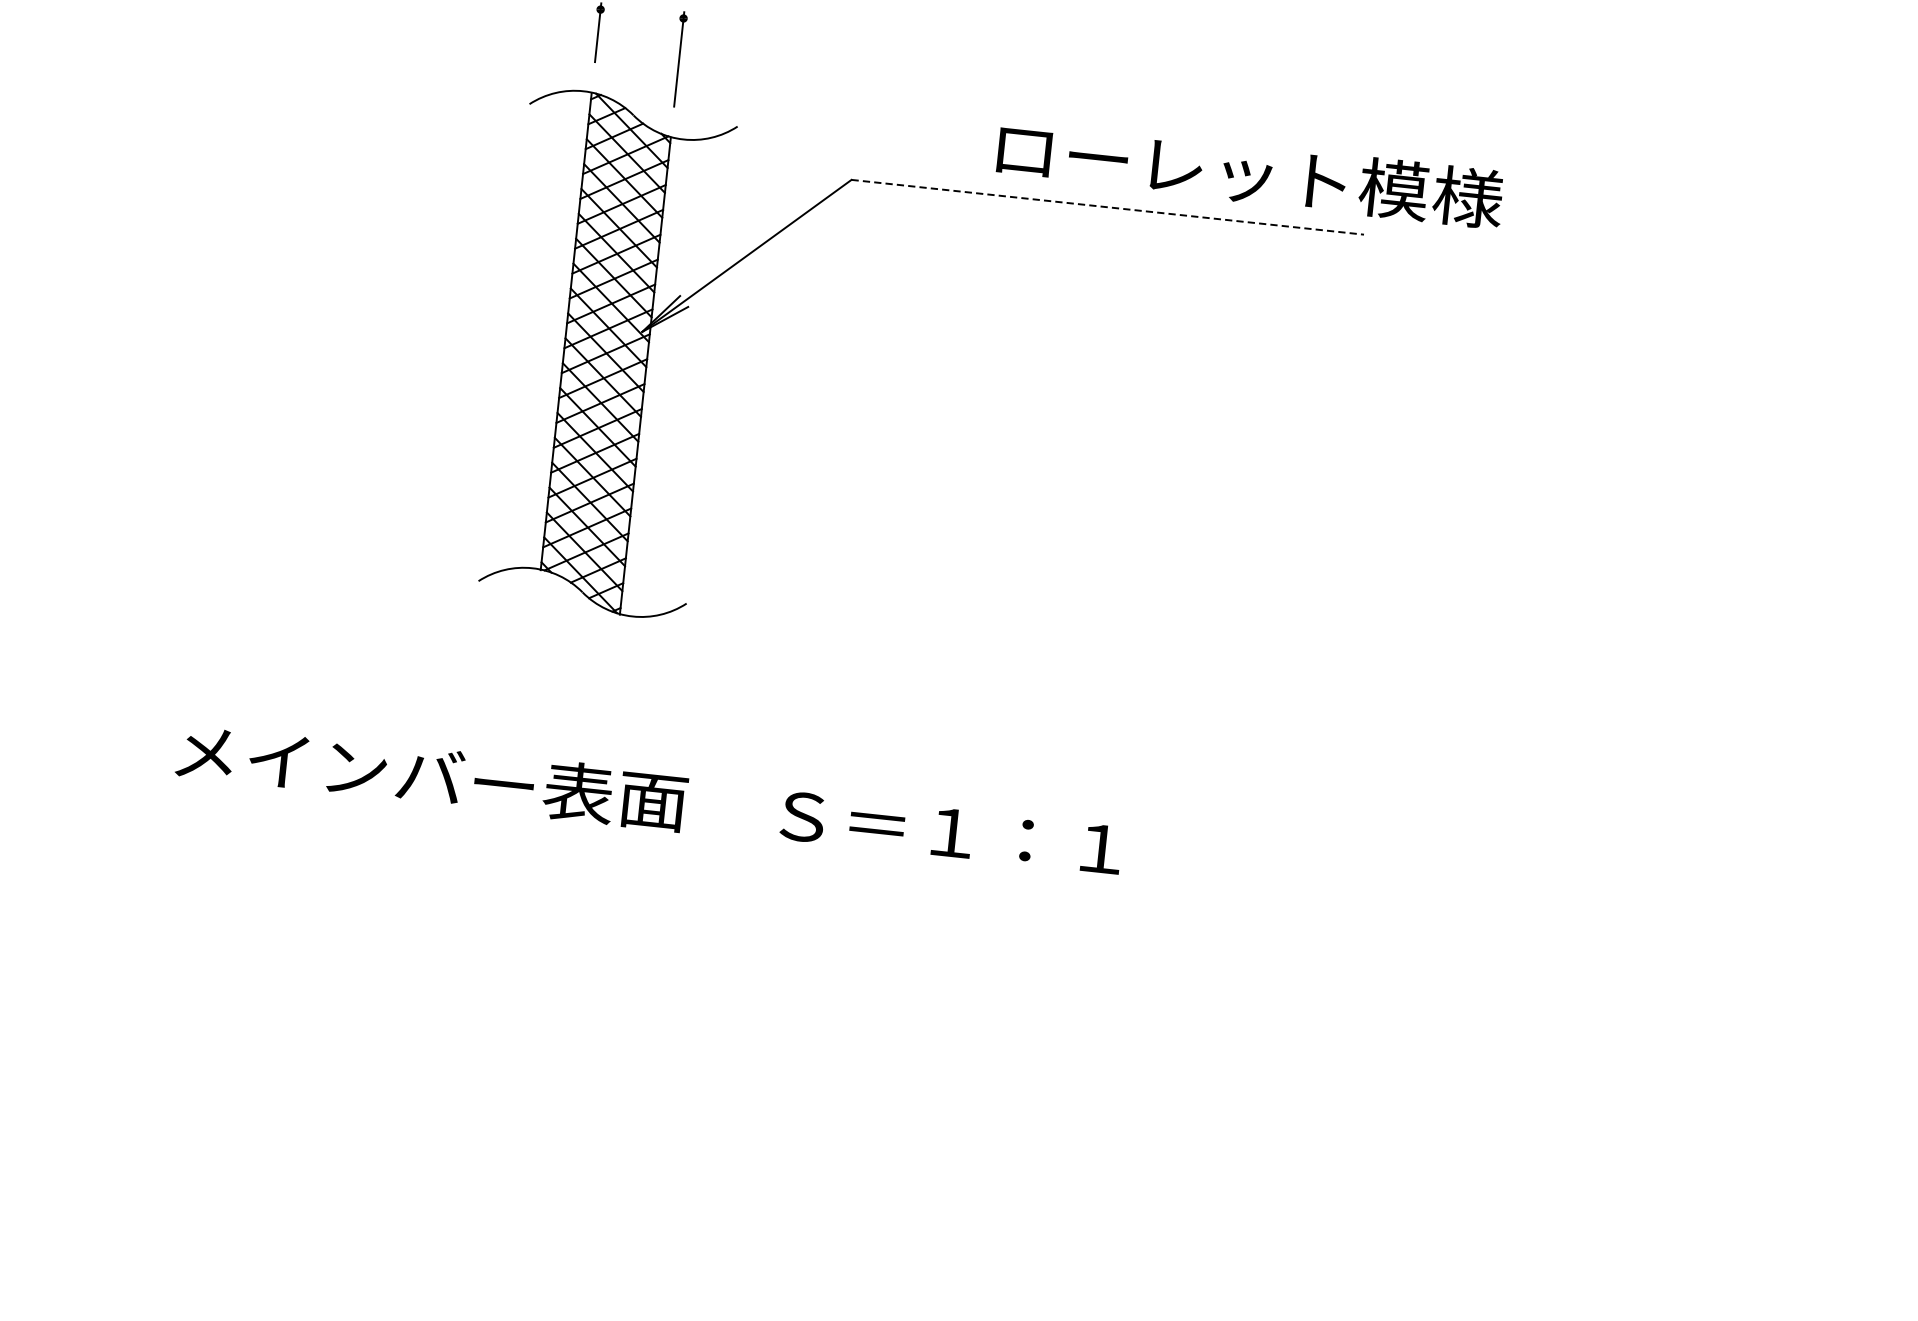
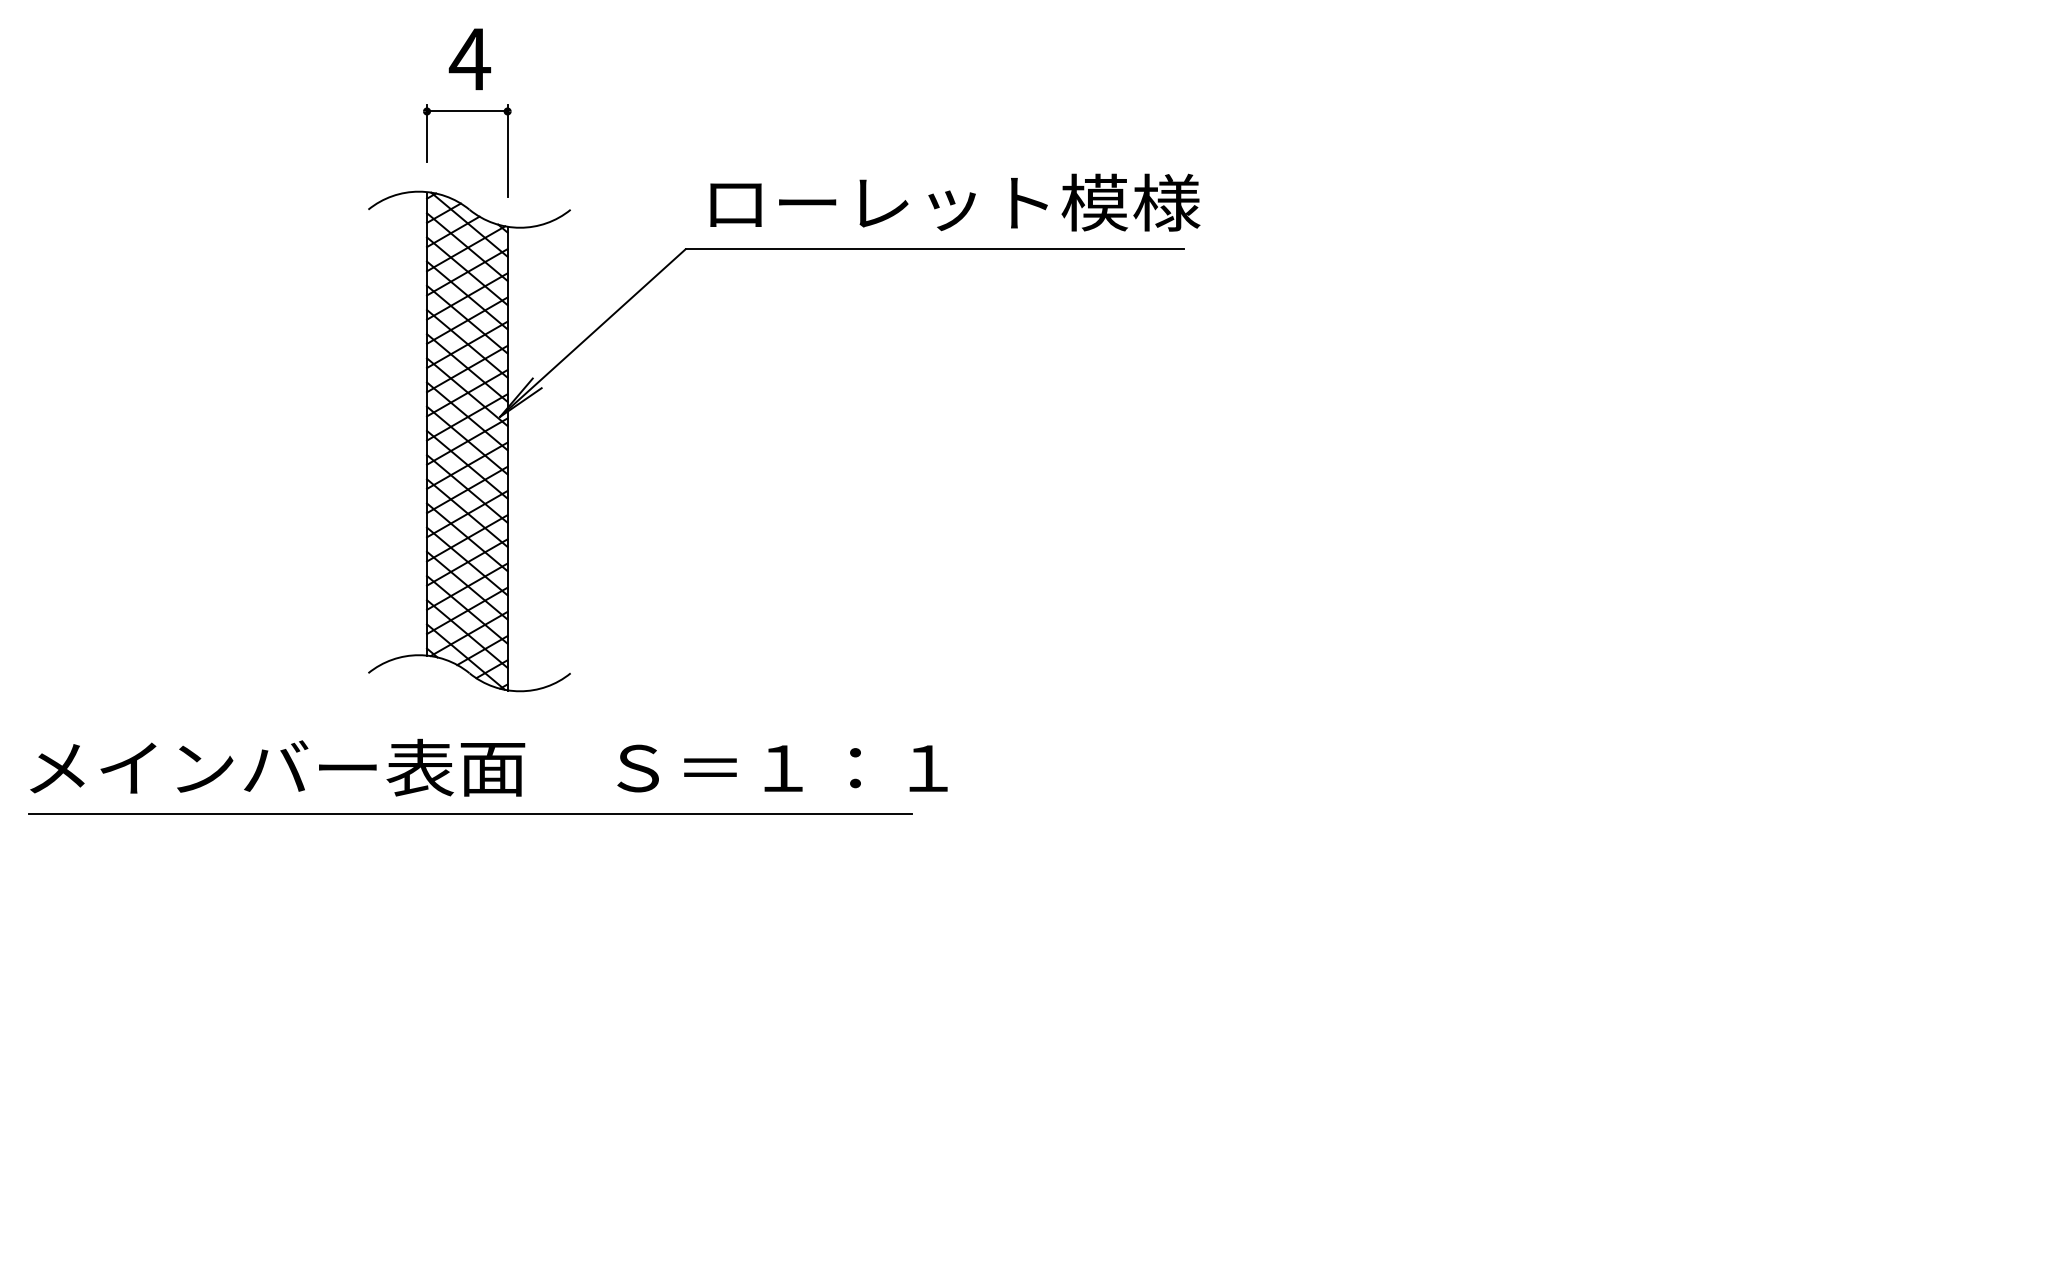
line: (642, 14) -> (467, 111), added
text: (1250, 173) -> (955, 202), moved
line: (1107, 207) -> (934, 249), dashed -> solid
line: (567, 736) -> (469, 813), added
text: (648, 799) -> (488, 767), moved

